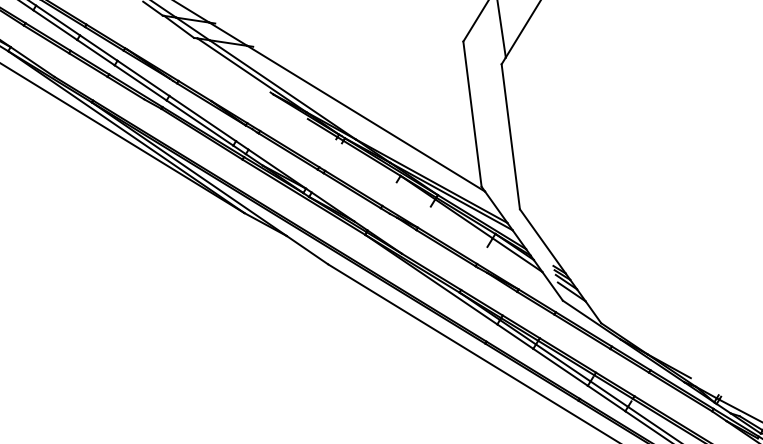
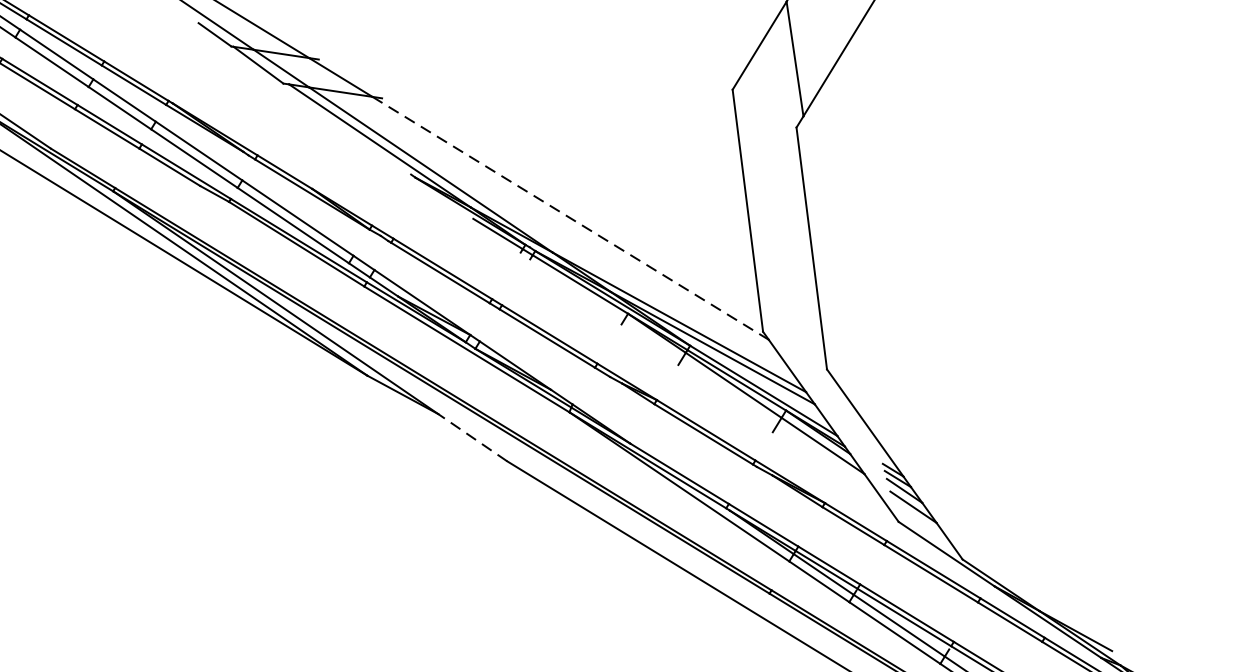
line: (366, 118) -> (571, 217), solid -> dashed
line: (307, 249) -> (472, 436), solid -> dashed

